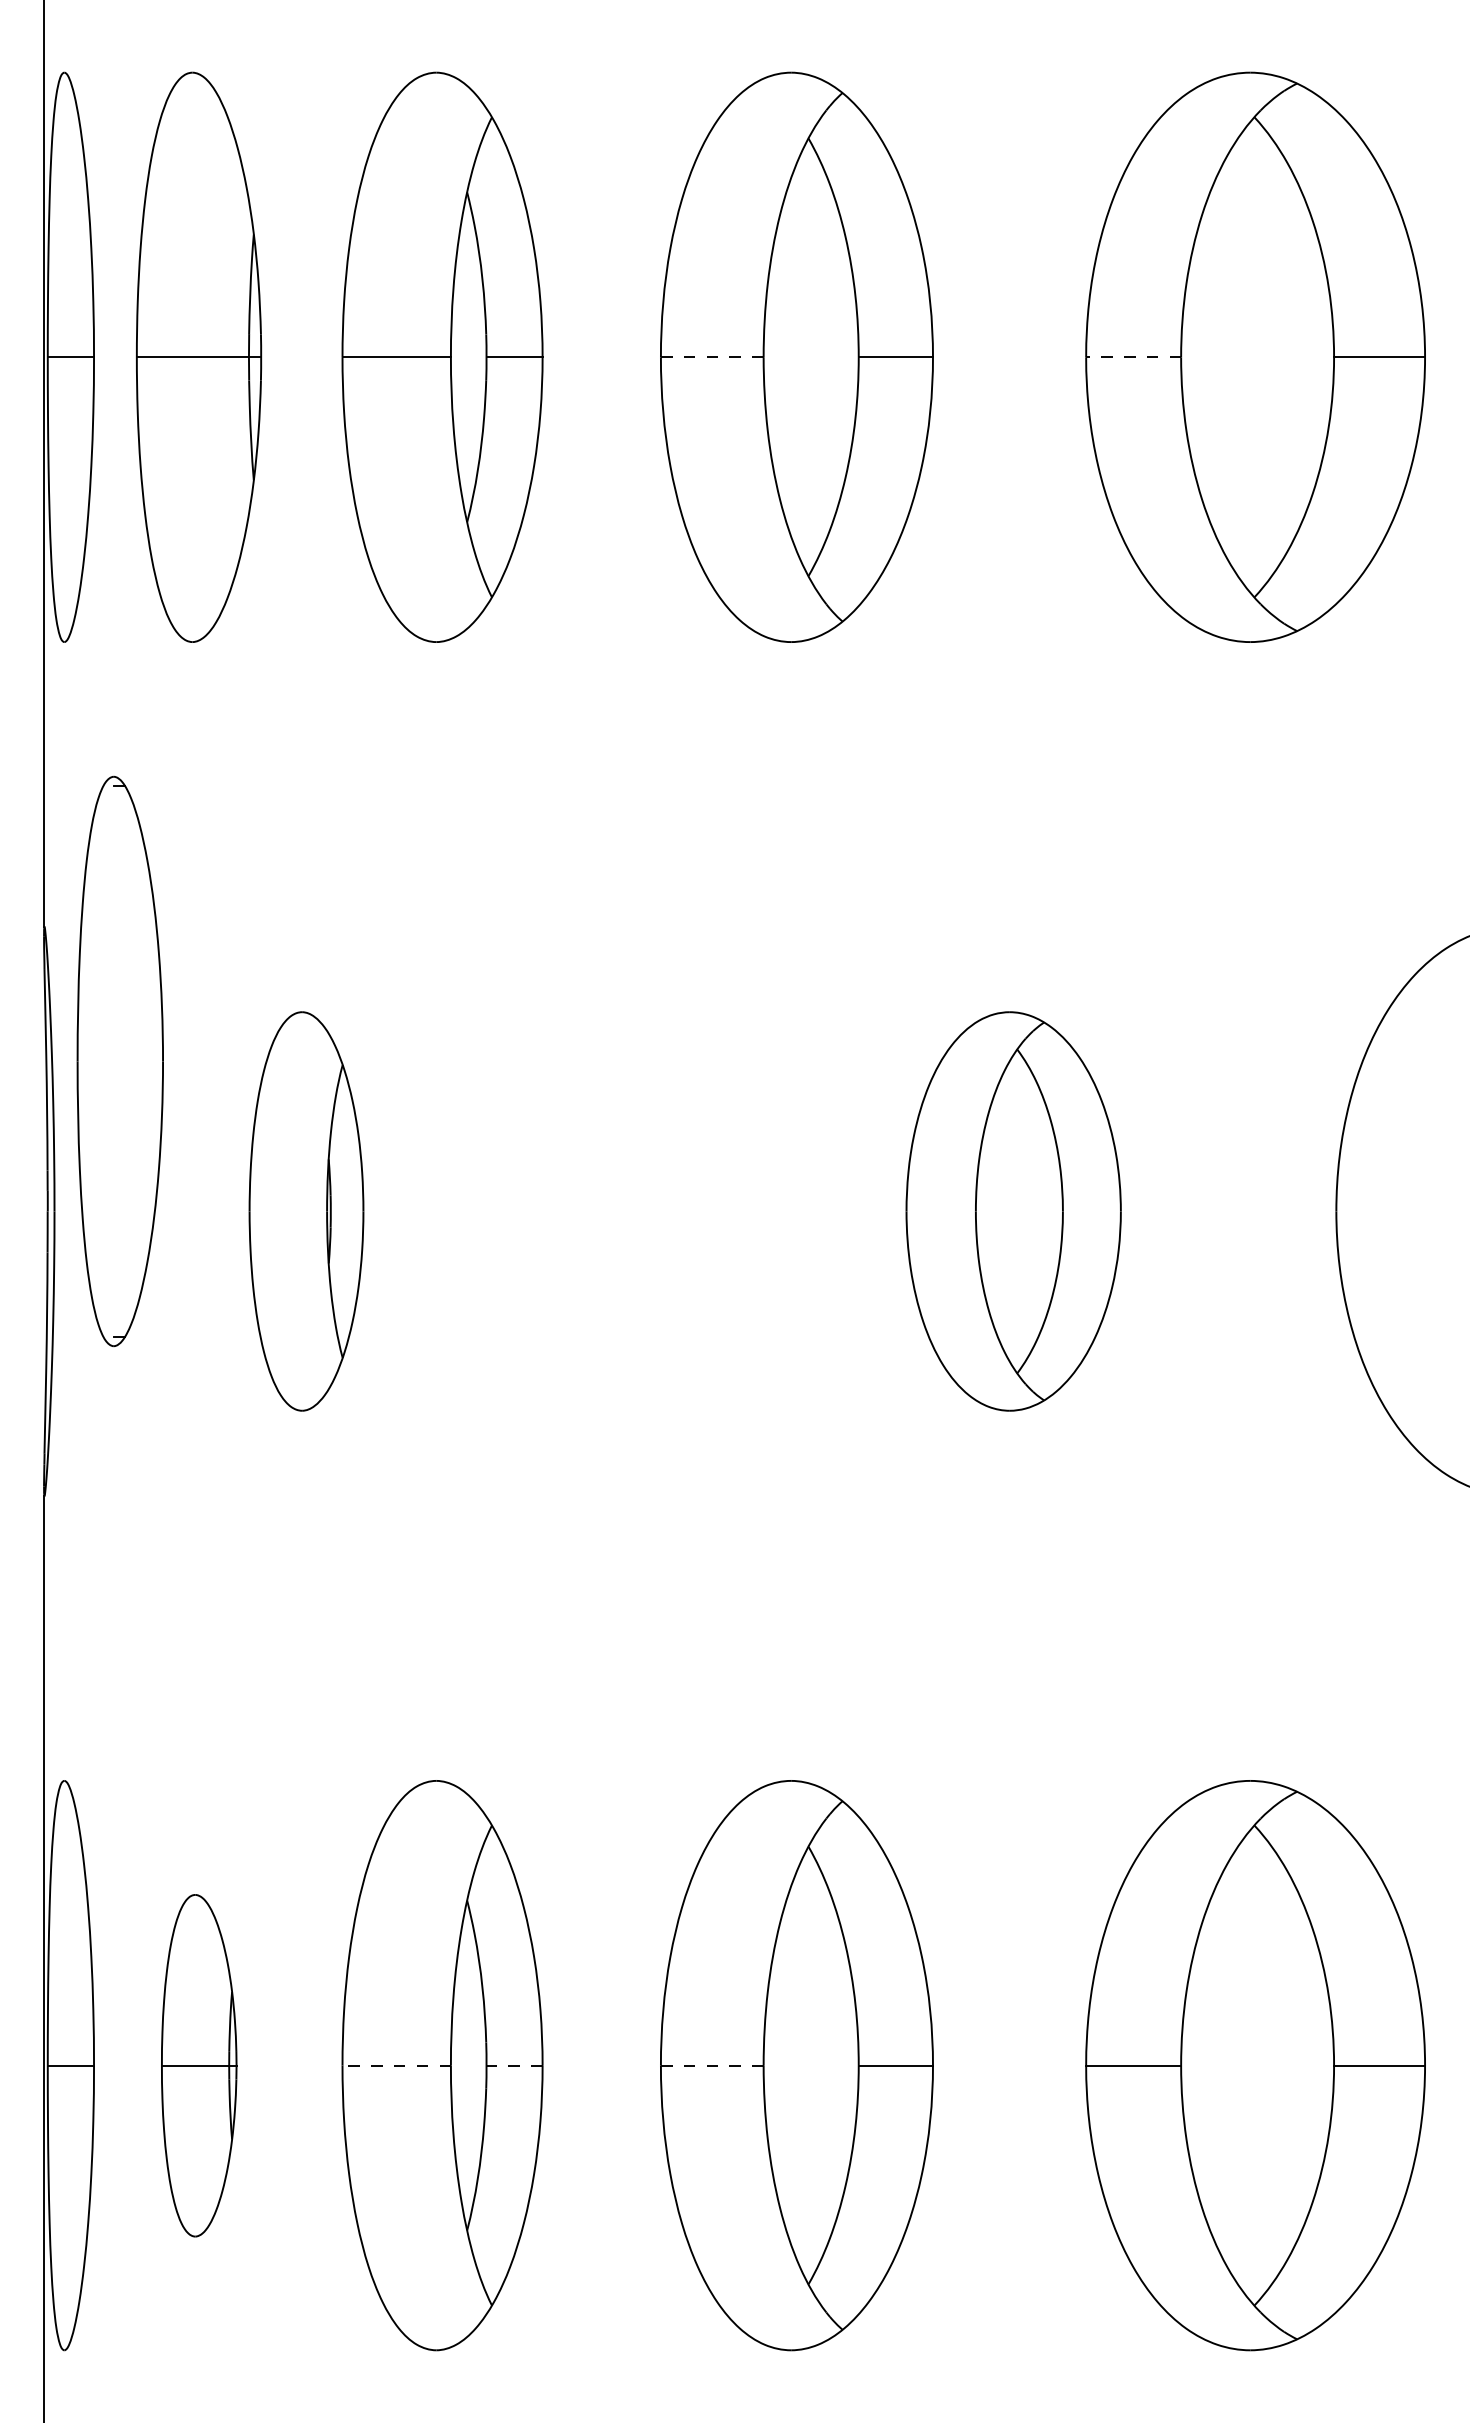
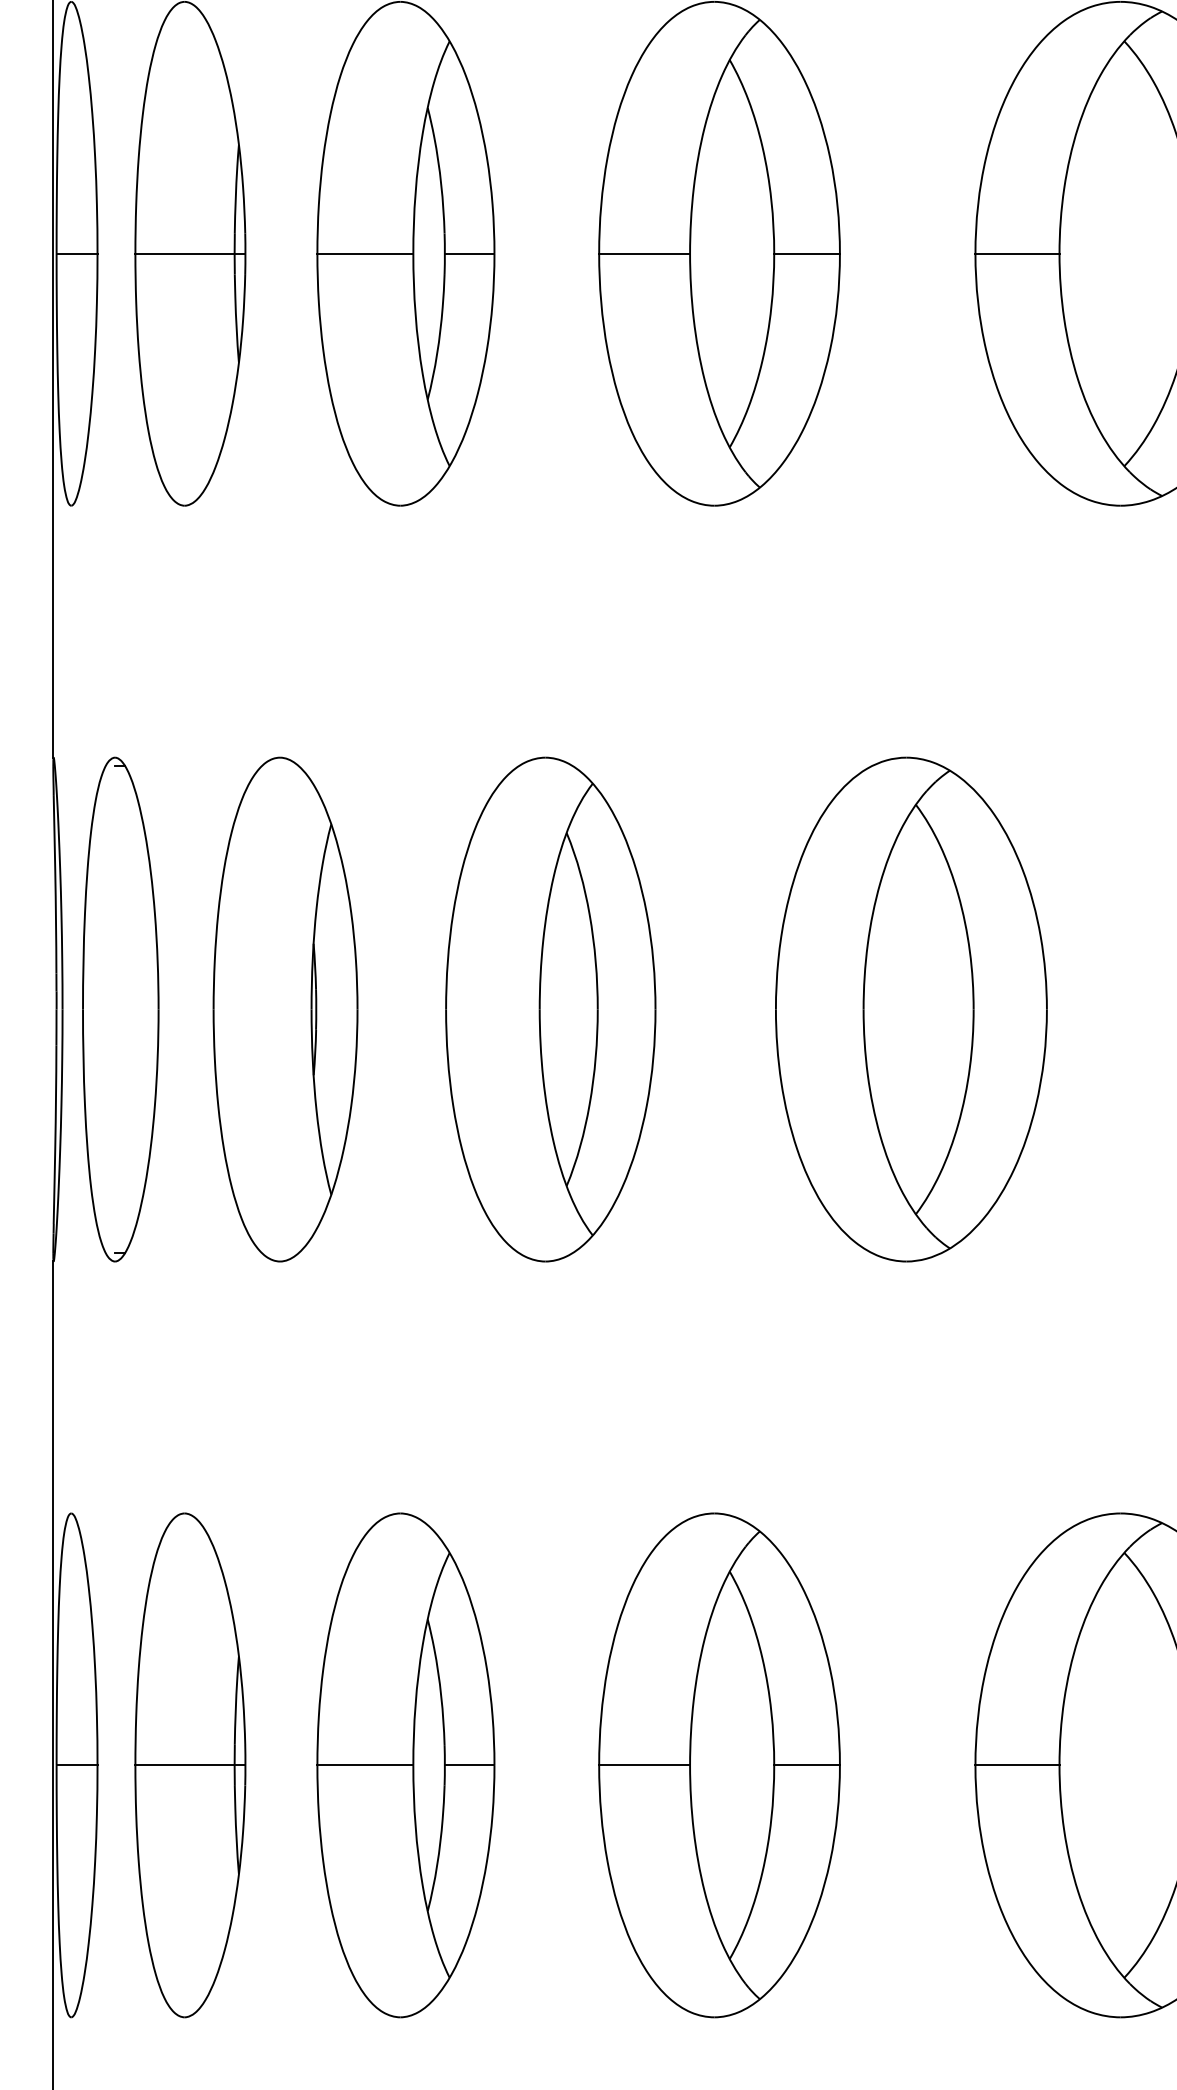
line: (711, 357) -> (643, 253), dashed -> solid
line: (1133, 357) -> (1017, 253), dashed -> solid
part: (119, 1060) -> (120, 1008), moved
part: (306, 1211) -> (285, 1009), size x1.43
part: (606, 1211) -> (551, 1009), added
part: (1013, 1211) -> (911, 1009), size x1.43
part: (199, 2065) -> (190, 1765), size x1.67
line: (396, 2065) -> (365, 1765), dashed -> solid
line: (514, 2065) -> (469, 1765), dashed -> solid
line: (711, 2065) -> (643, 1765), dashed -> solid

